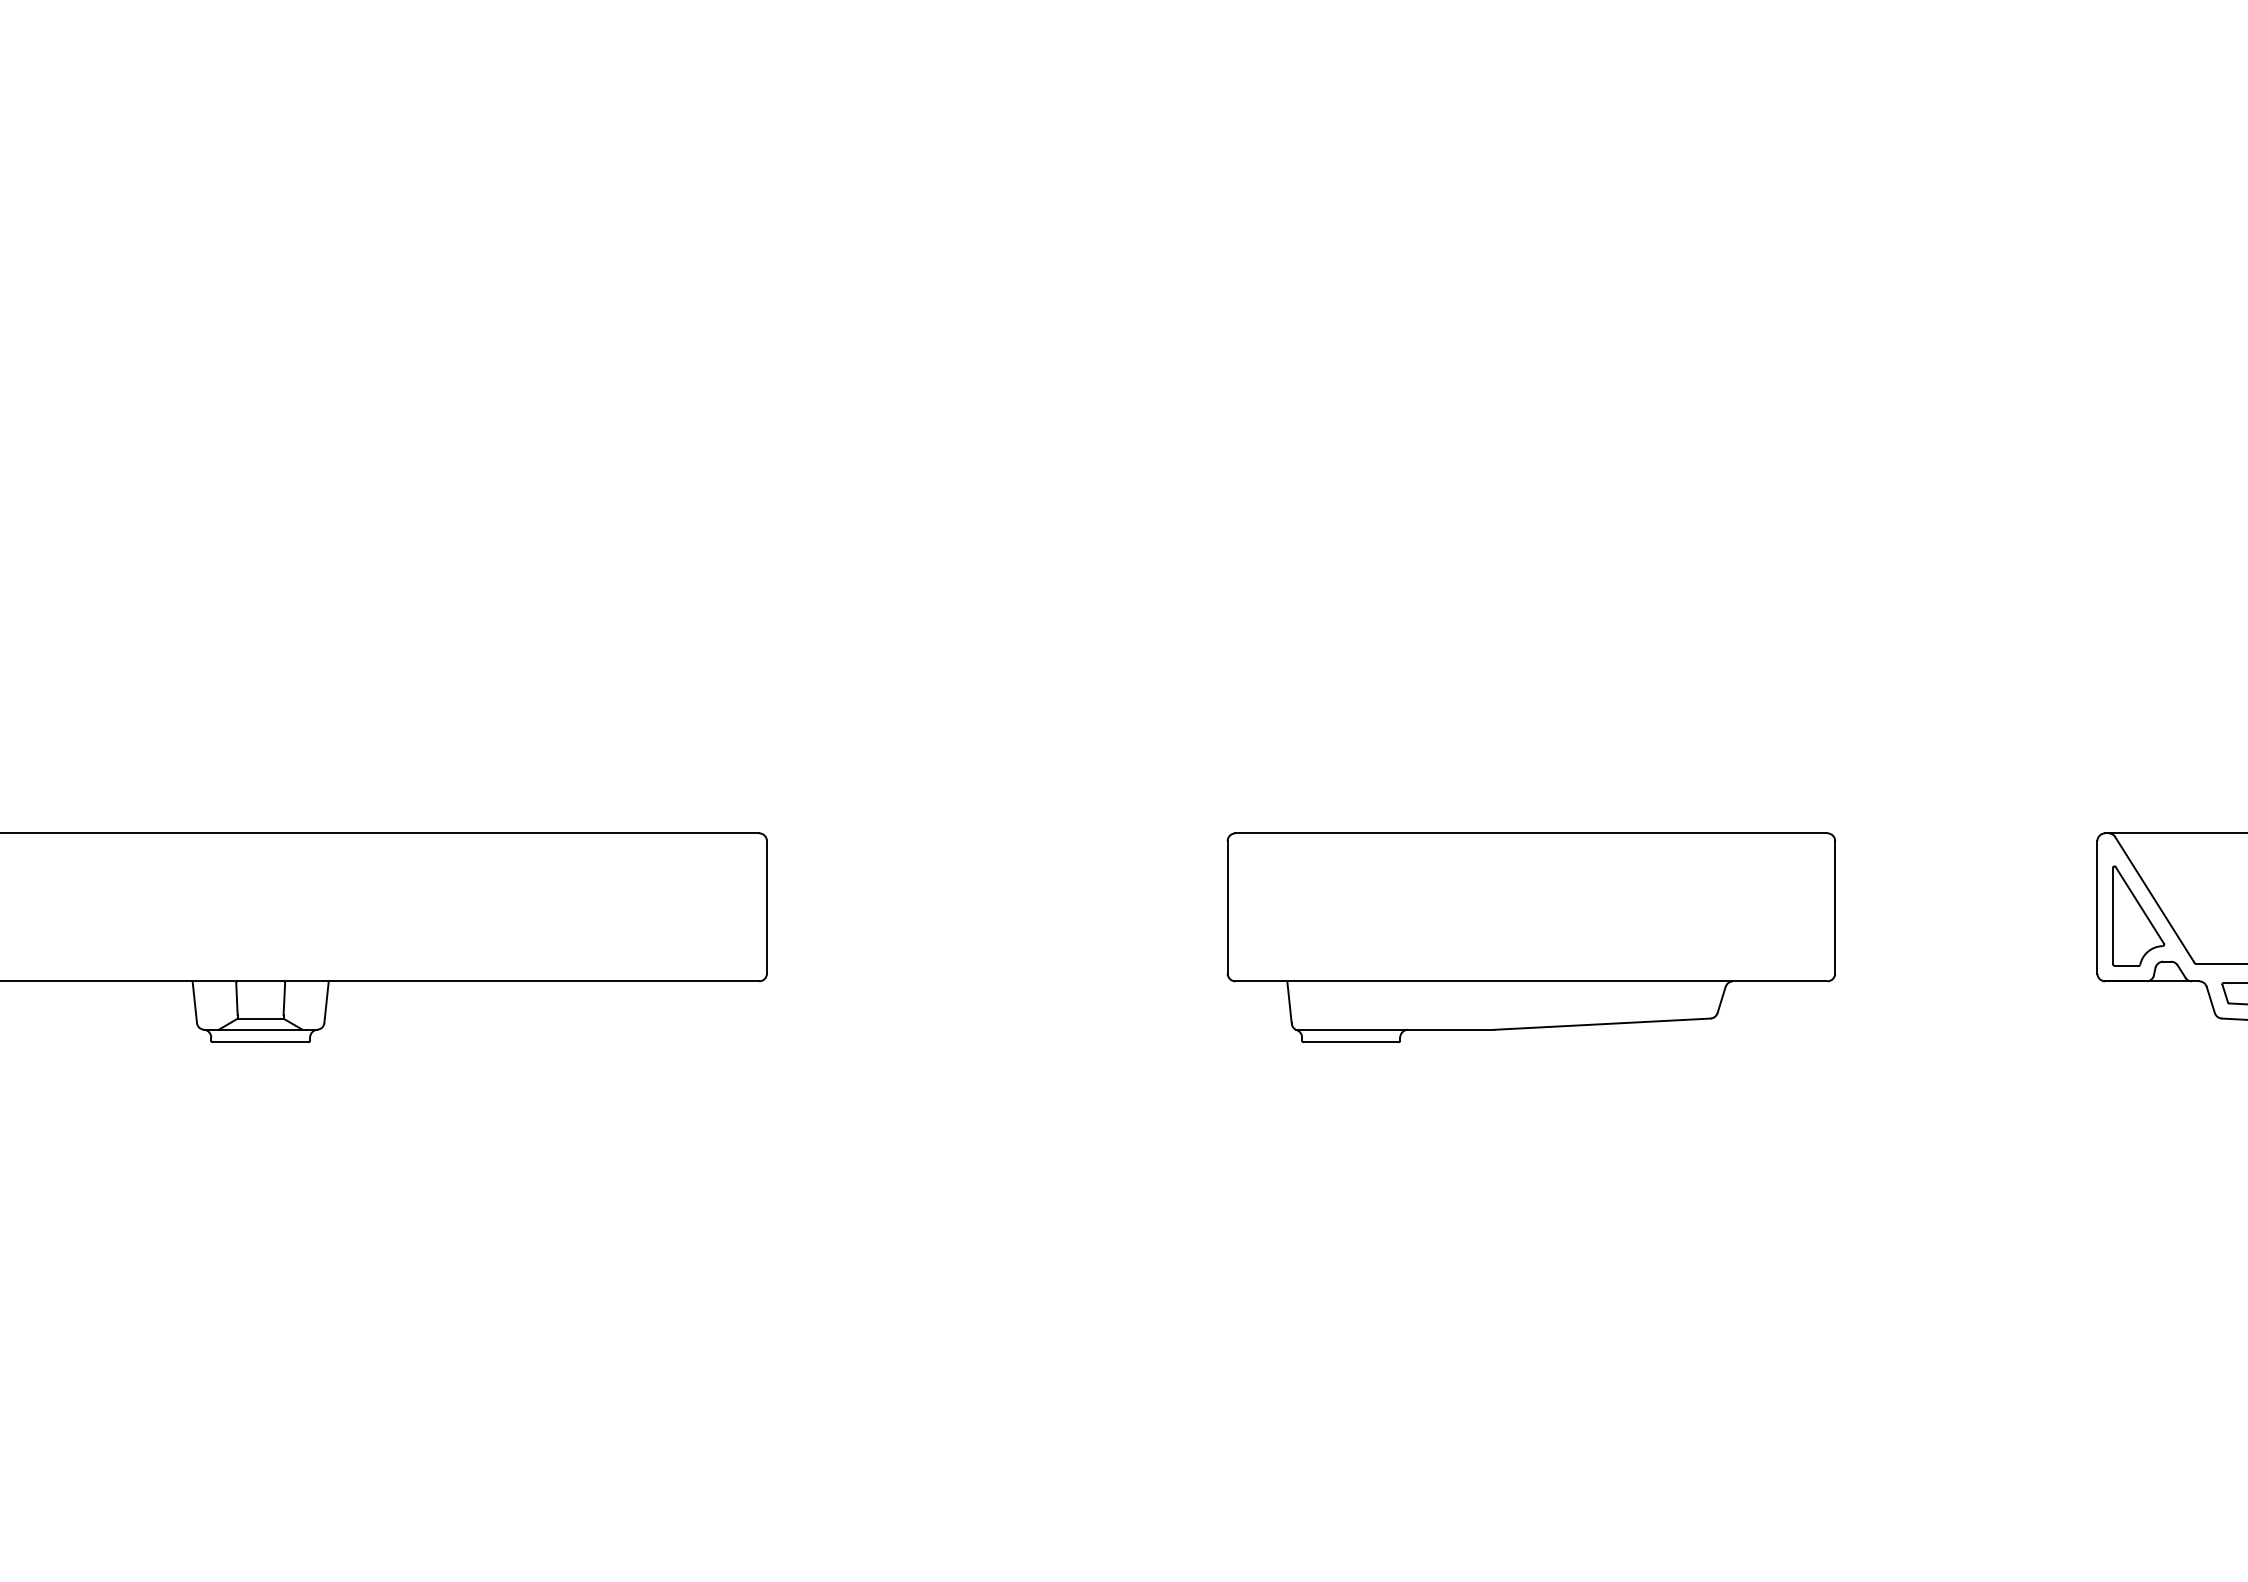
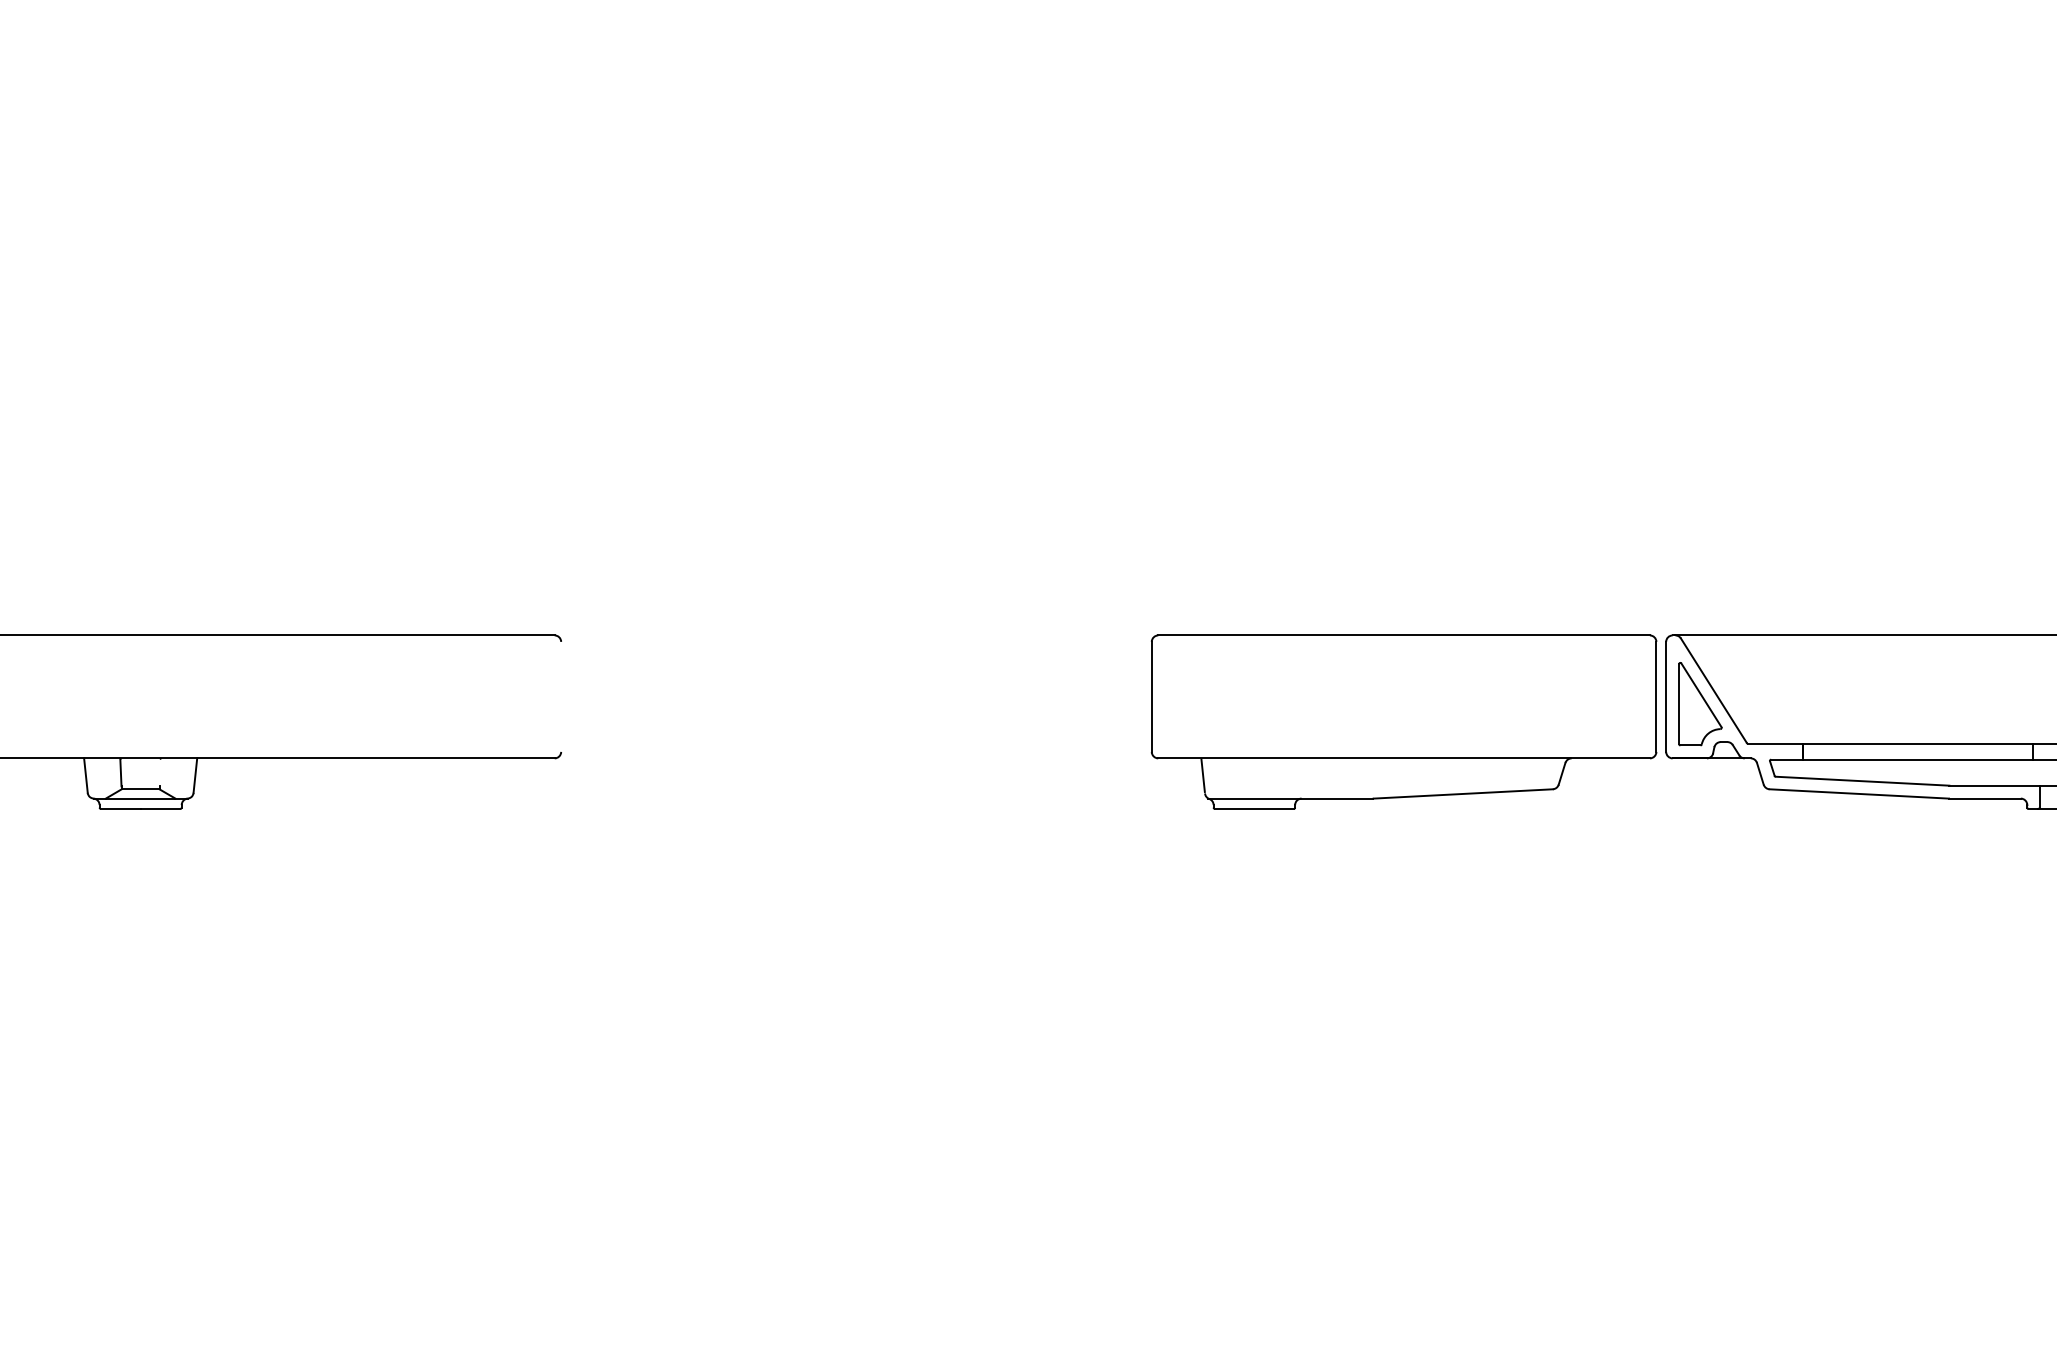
line: (767, 906) -> (561, 696), removed
part: (1530, 936) -> (1403, 721), moved
line: (283, 998) -> (159, 772), removed

